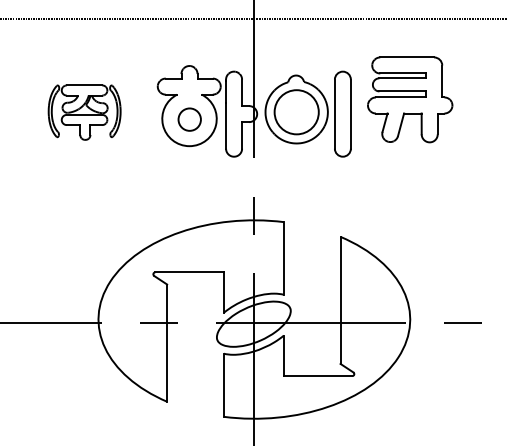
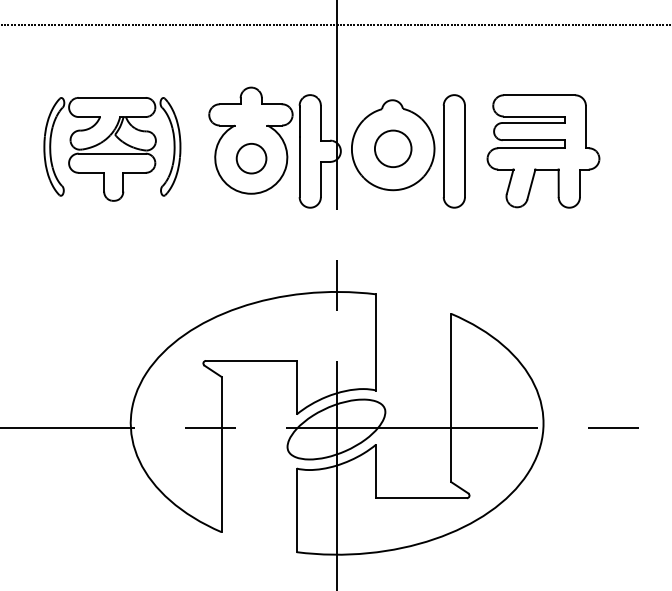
part: (410, 99) -> (543, 151), moved
circle: (296, 111) -> (392, 148), size x0.62
part: (84, 112) -> (112, 149), size x1.43

